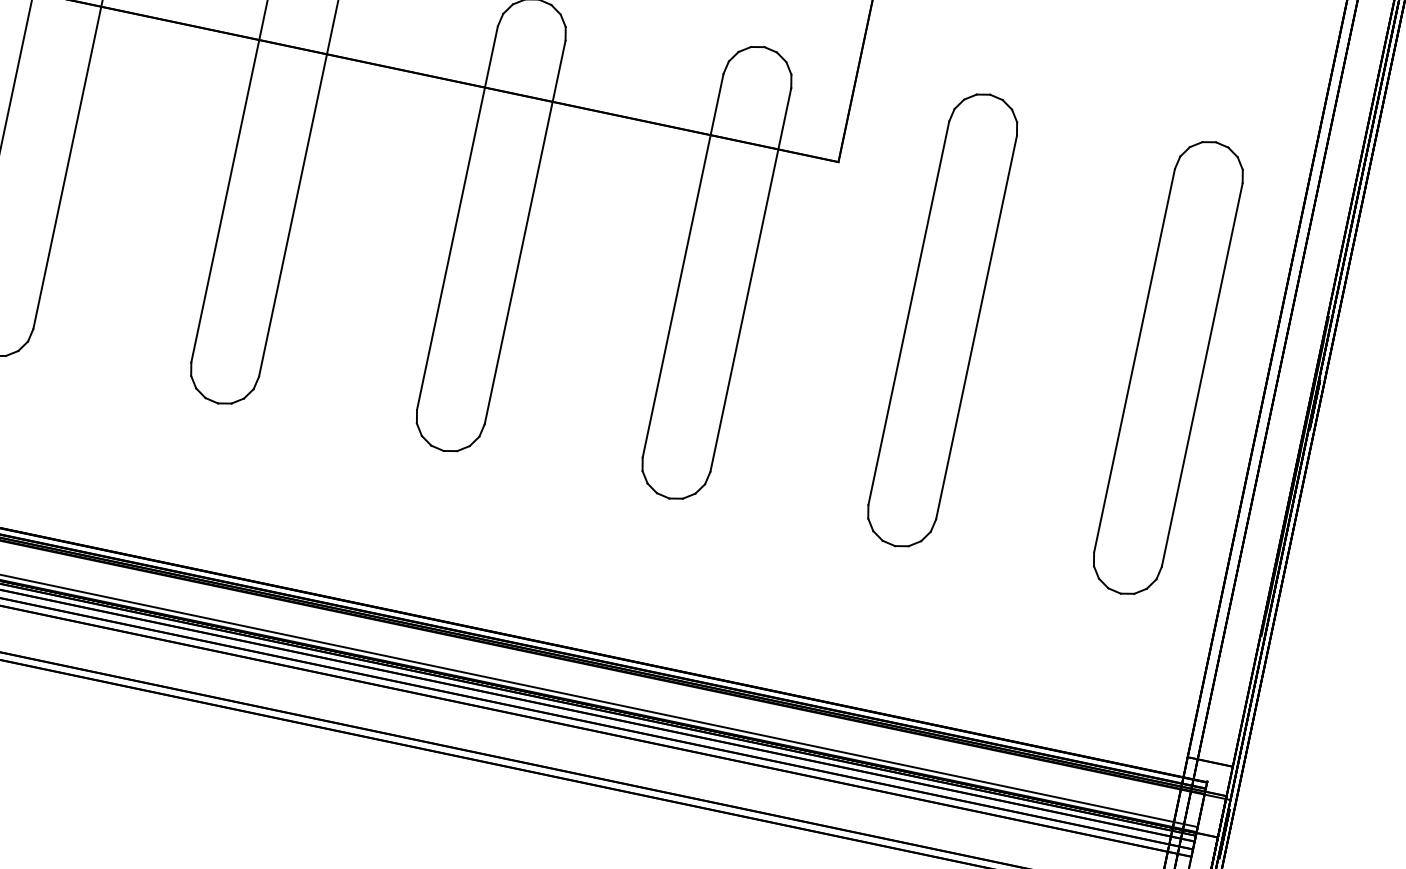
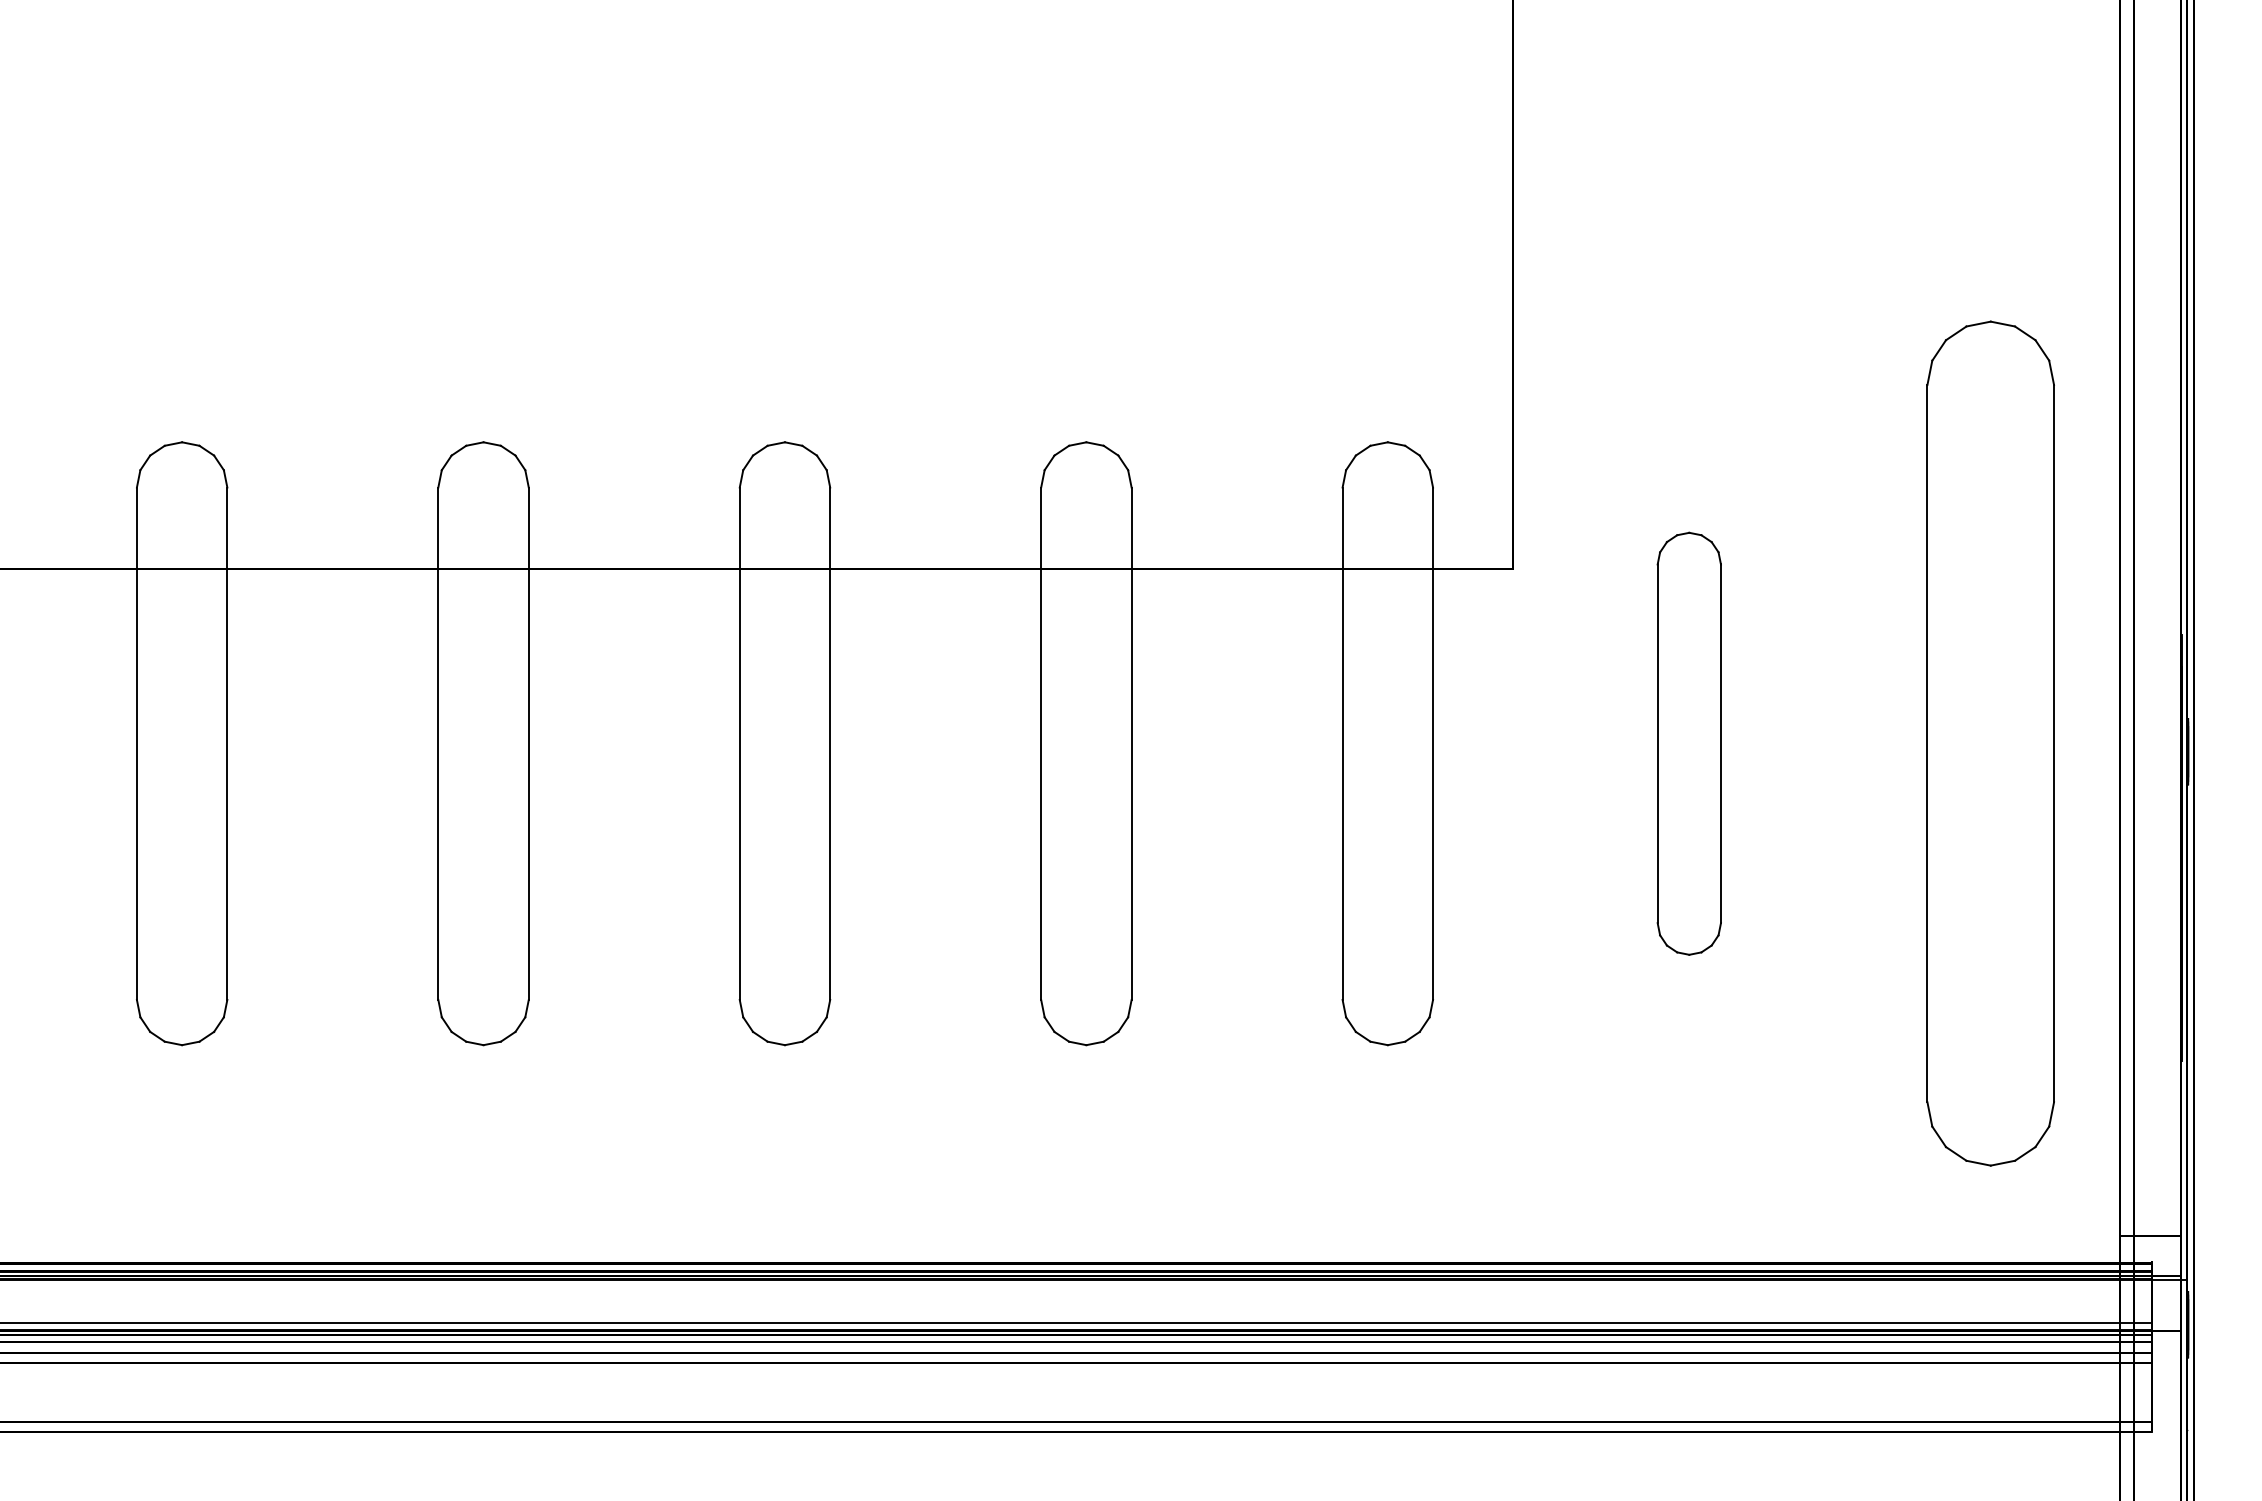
part: (942, 320) -> (1689, 743), size x0.7
part: (1168, 367) -> (1990, 743), size x1.4

